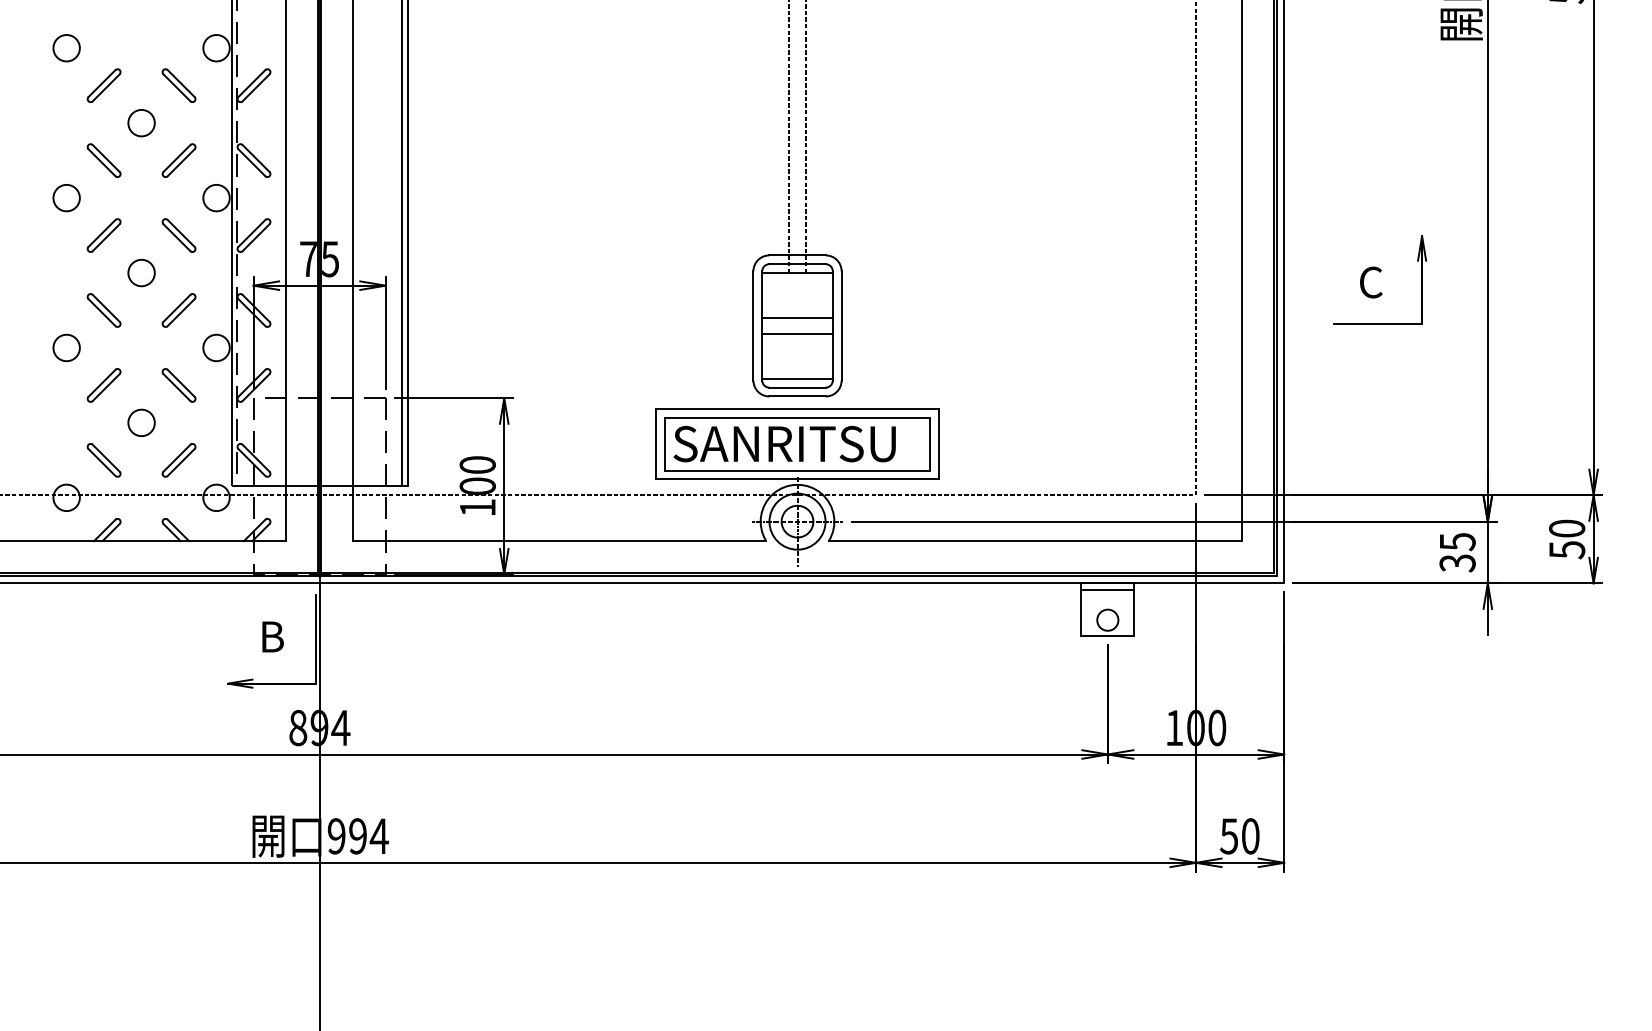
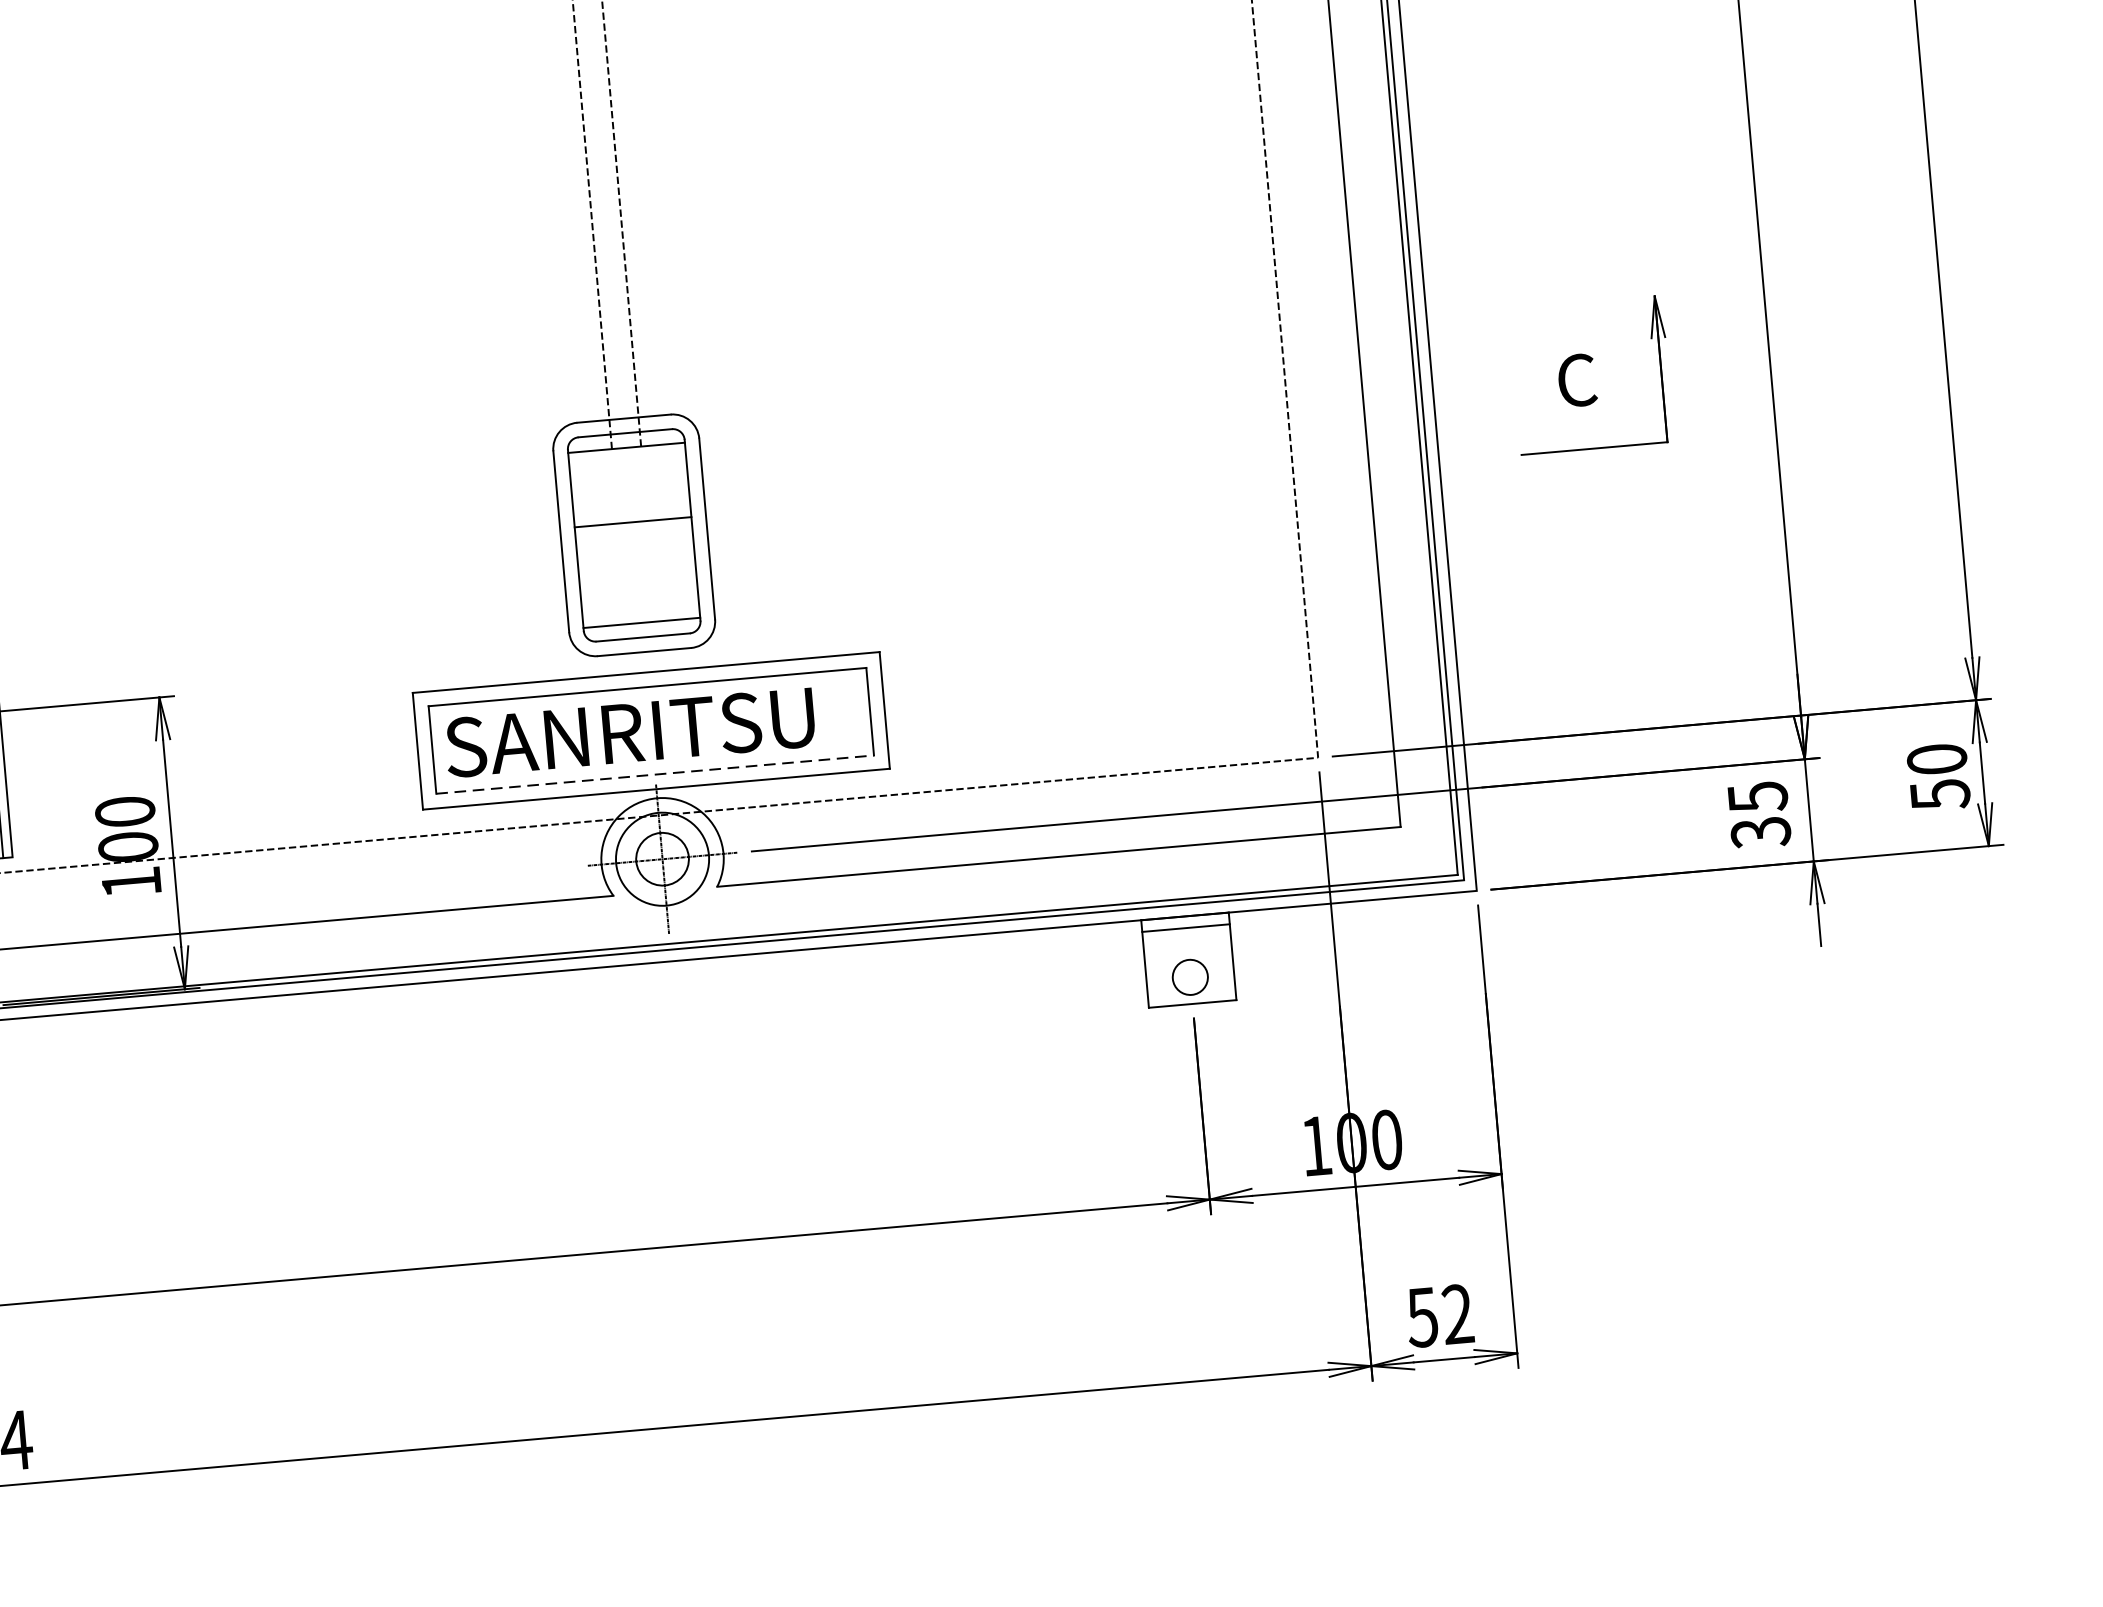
line: (797, 333) -> (635, 547), removed
line: (798, 470) -> (656, 774), solid -> dashed
text: (1250, 836) -> (1457, 1314), 50 -> 52

